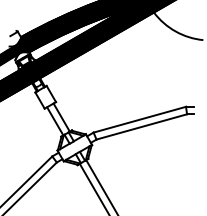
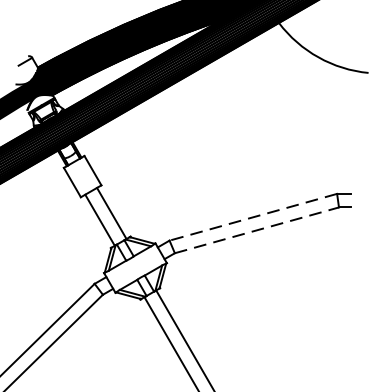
line: (139, 119) -> (252, 216), solid -> dashed
line: (141, 126) -> (256, 229), solid -> dashed

